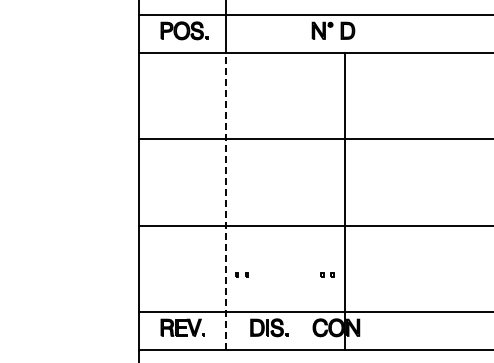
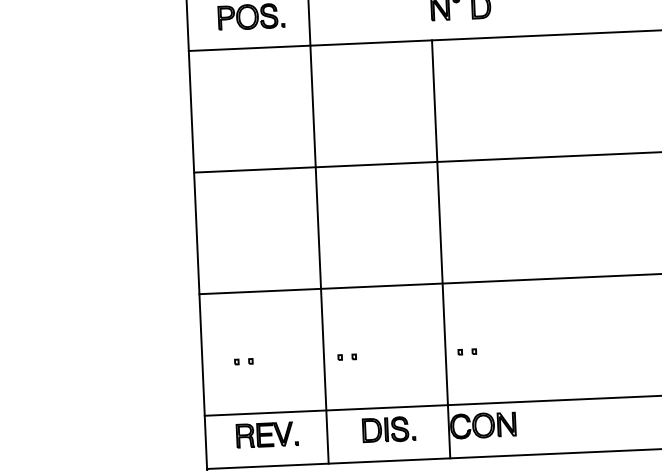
line: (225, 201) -> (319, 254), dashed -> solid
line: (345, 201) -> (441, 249), moved
part: (168, 274) -> (243, 360), added

